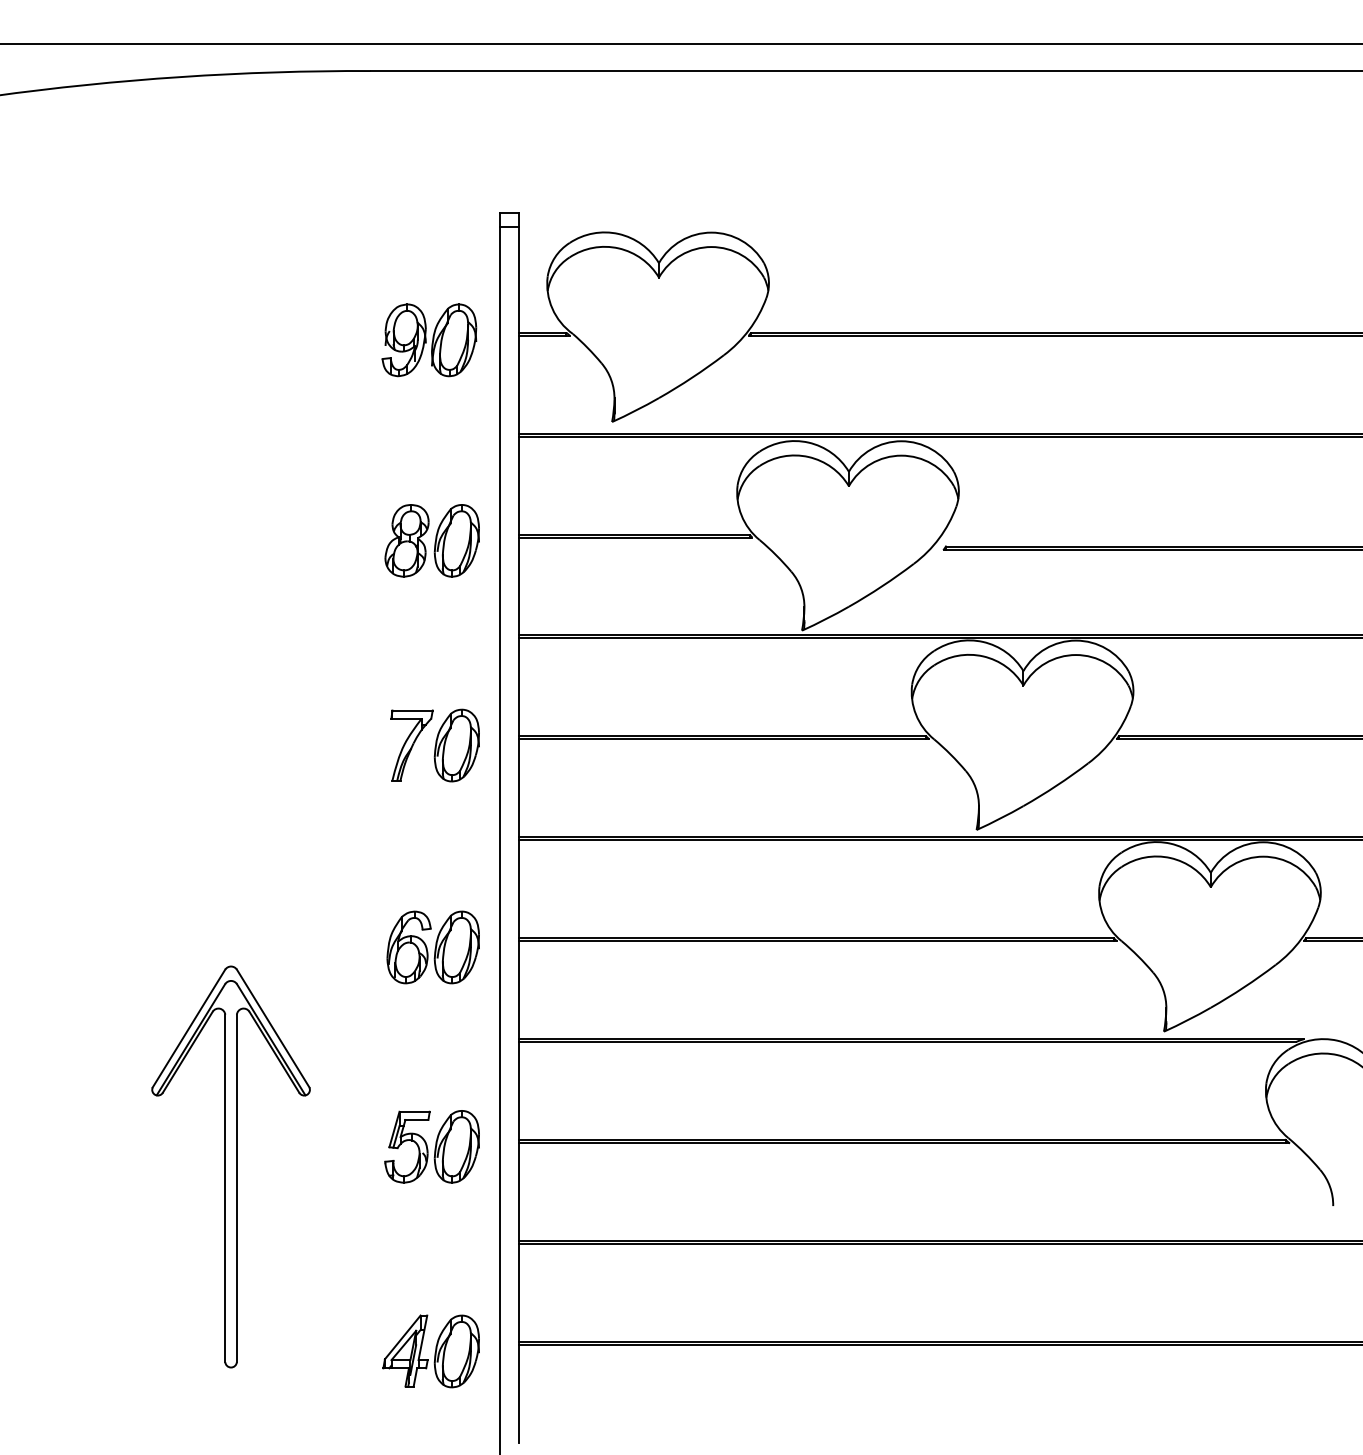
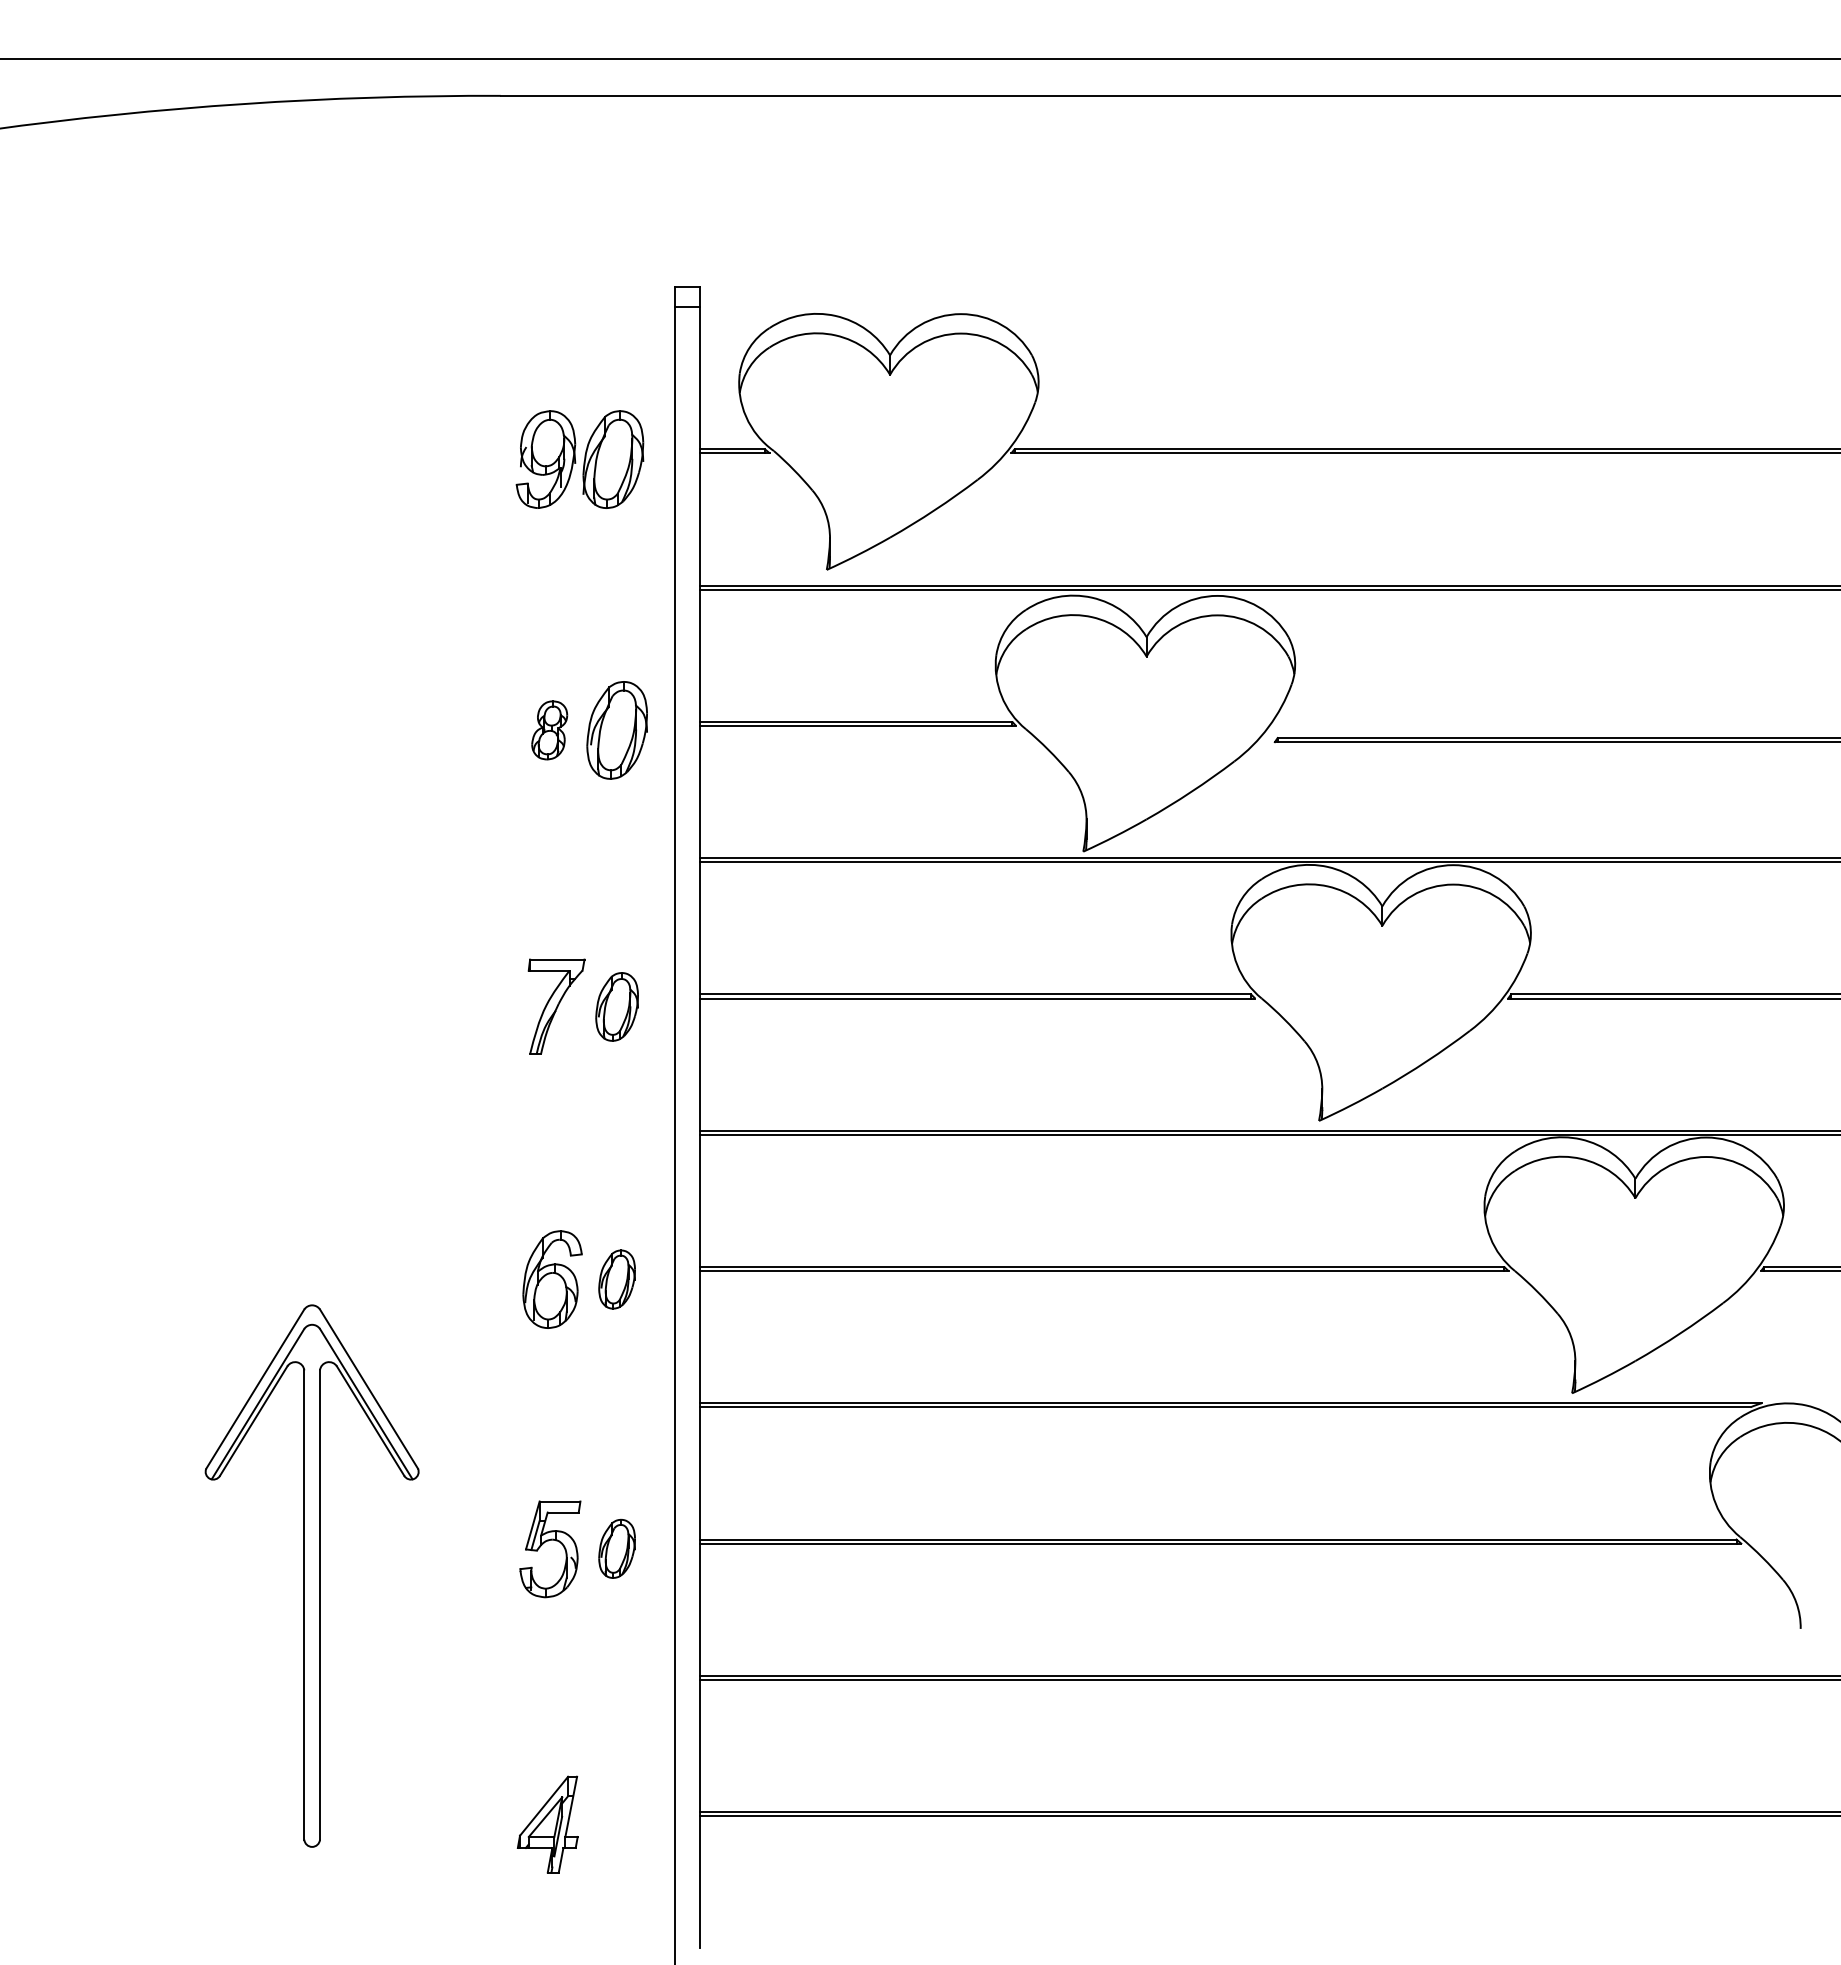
part: (406, 540) -> (549, 730), size x0.6
part: (456, 745) -> (616, 1006), size x0.7
part: (456, 947) -> (616, 1279), size x0.6
part: (456, 1146) -> (616, 1548), size x0.6
part: (456, 1350) -> (616, 1824), removed

